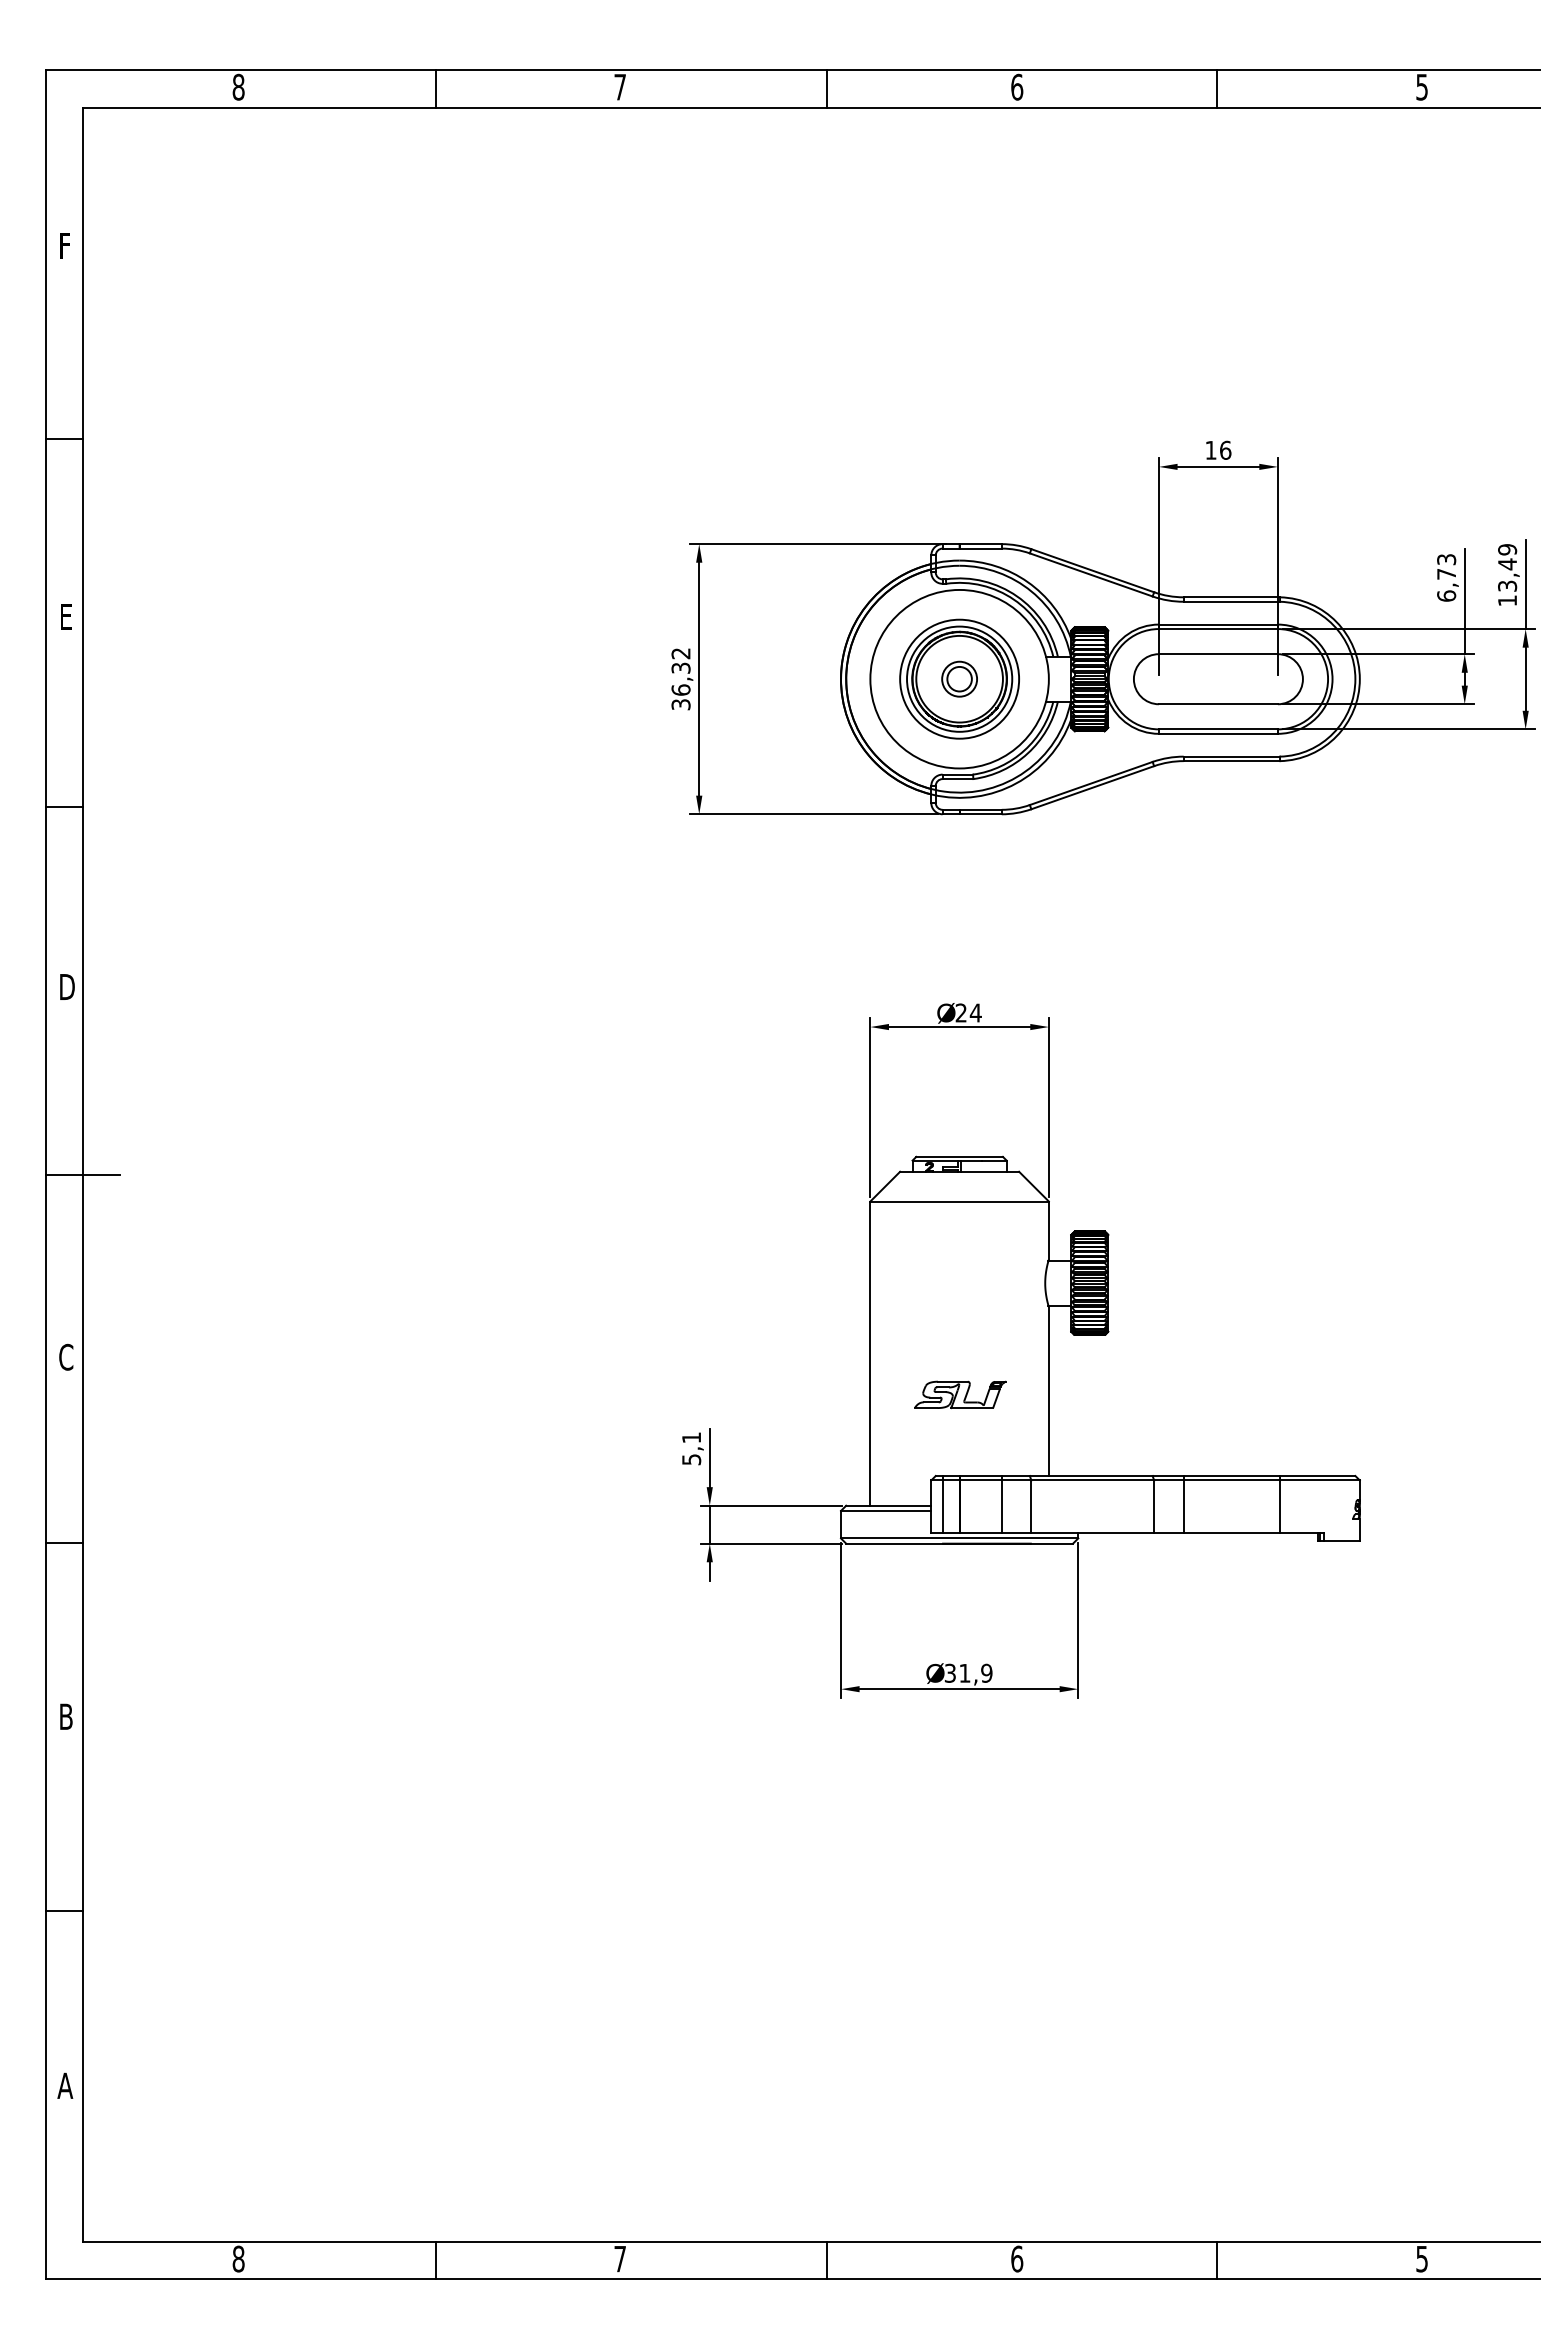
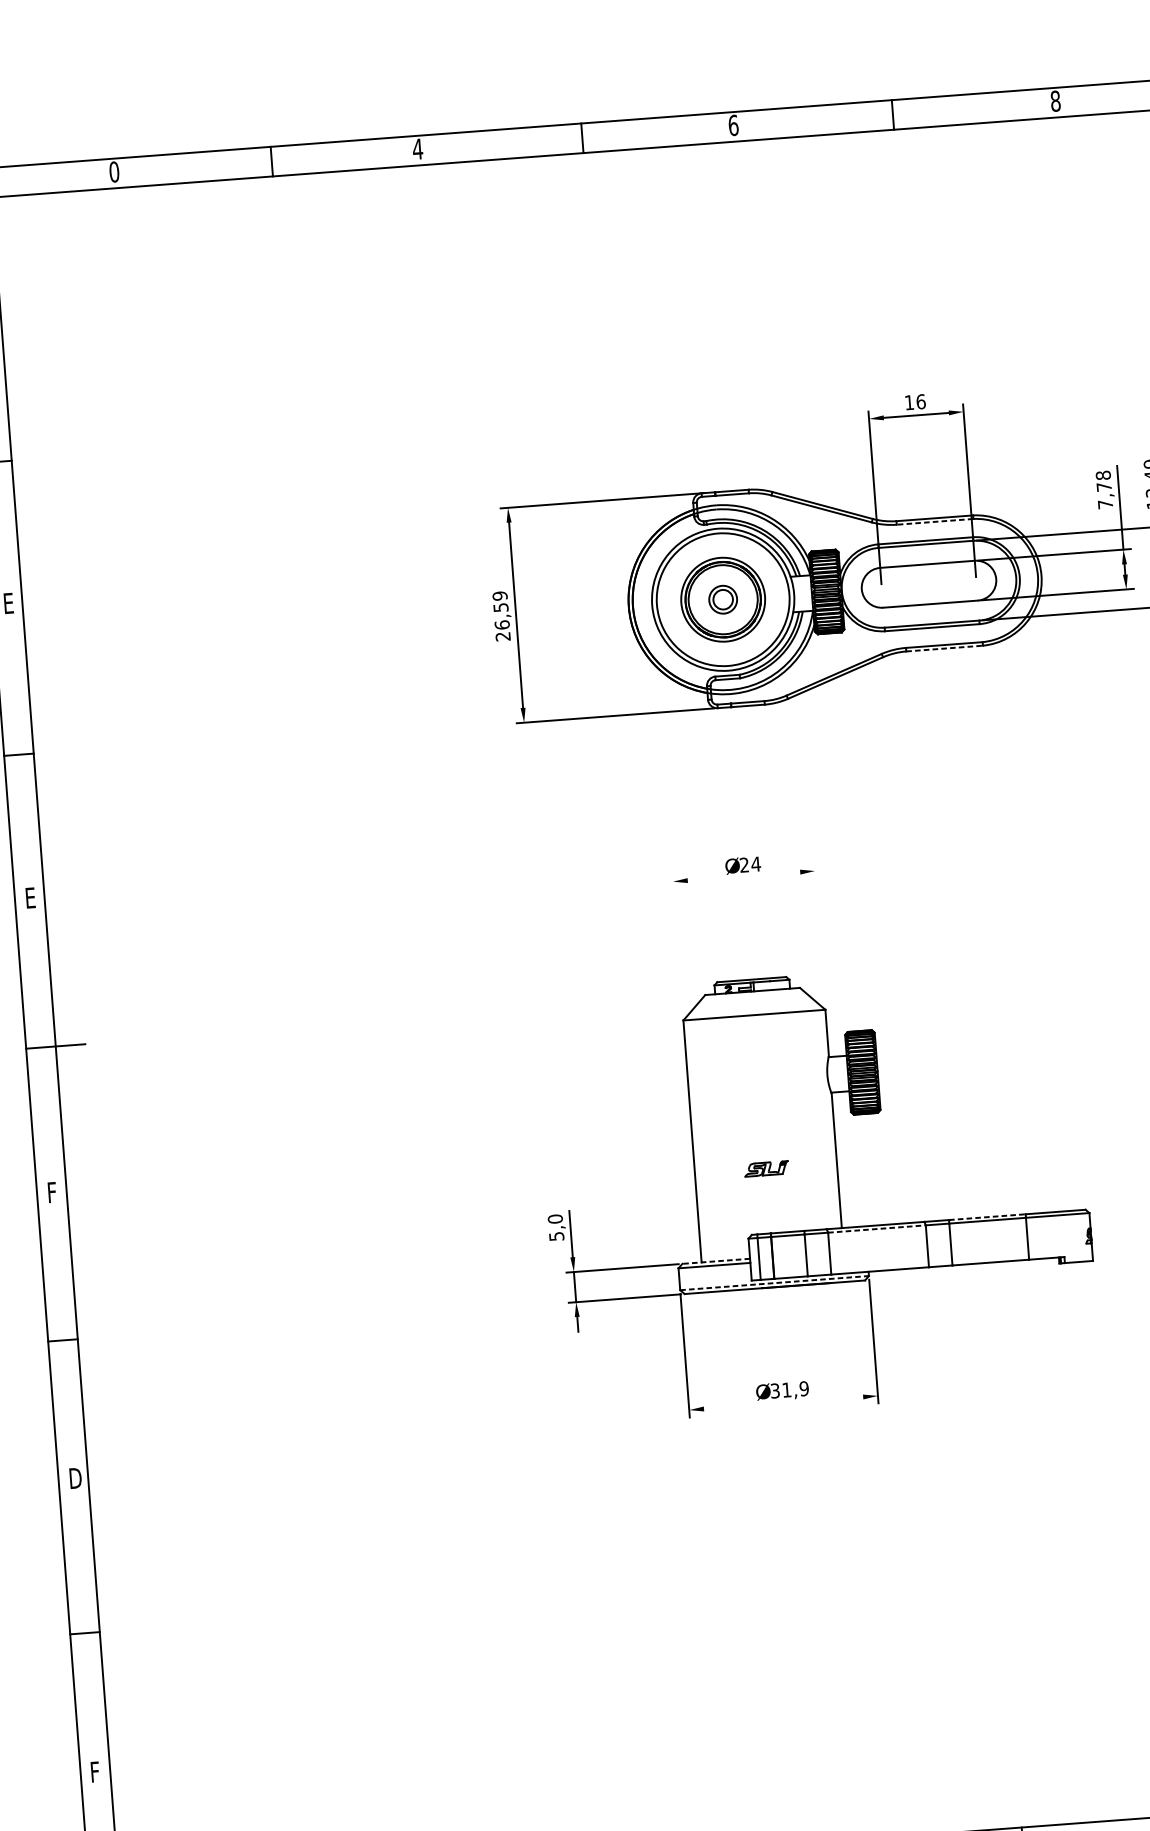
text: (1422, 86) -> (1055, 100), 5 -> 8
text: (238, 87) -> (114, 172), 8 -> 0
text: (619, 87) -> (417, 149), 7 -> 4
text: (1446, 577) -> (1104, 489), 6,73 -> 7,78
line: (1231, 601) -> (934, 521), solid -> dashed
circle: (959, 678) -> (723, 599), size x1.4
text: (680, 679) -> (501, 616), 36,32 -> 26,59
line: (1232, 761) -> (945, 648), solid -> dashed
text: (67, 986) -> (32, 897), D -> E
line: (959, 1027) -> (743, 876), removed
line: (870, 1106) -> (677, 944), removed
line: (1048, 1106) -> (819, 934), removed
text: (66, 1356) -> (53, 1191), C -> F
part: (960, 1394) -> (766, 1168), size x0.6
text: (691, 1437) -> (555, 1218), 5,1 -> 5,0
line: (1232, 1475) -> (987, 1216), solid -> dashed
line: (1093, 1480) -> (877, 1229), solid -> dashed
line: (888, 1505) -> (716, 1261), solid -> dashed
line: (959, 1538) -> (774, 1283), solid -> dashed
line: (959, 1689) -> (783, 1403), removed
text: (68, 1717) -> (76, 1478), B -> D
text: (65, 2085) -> (96, 1771), A -> F

